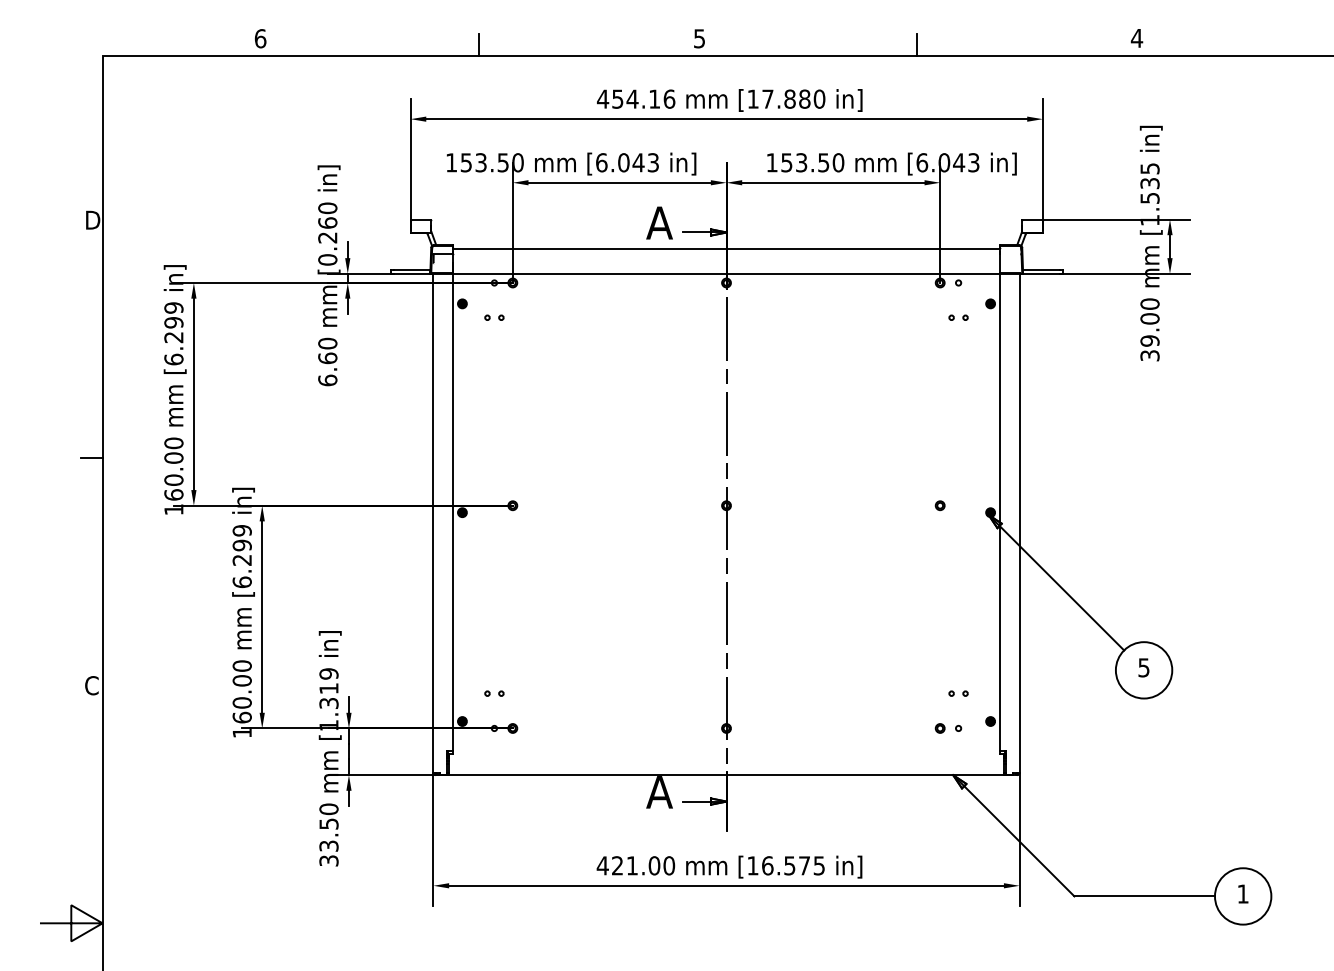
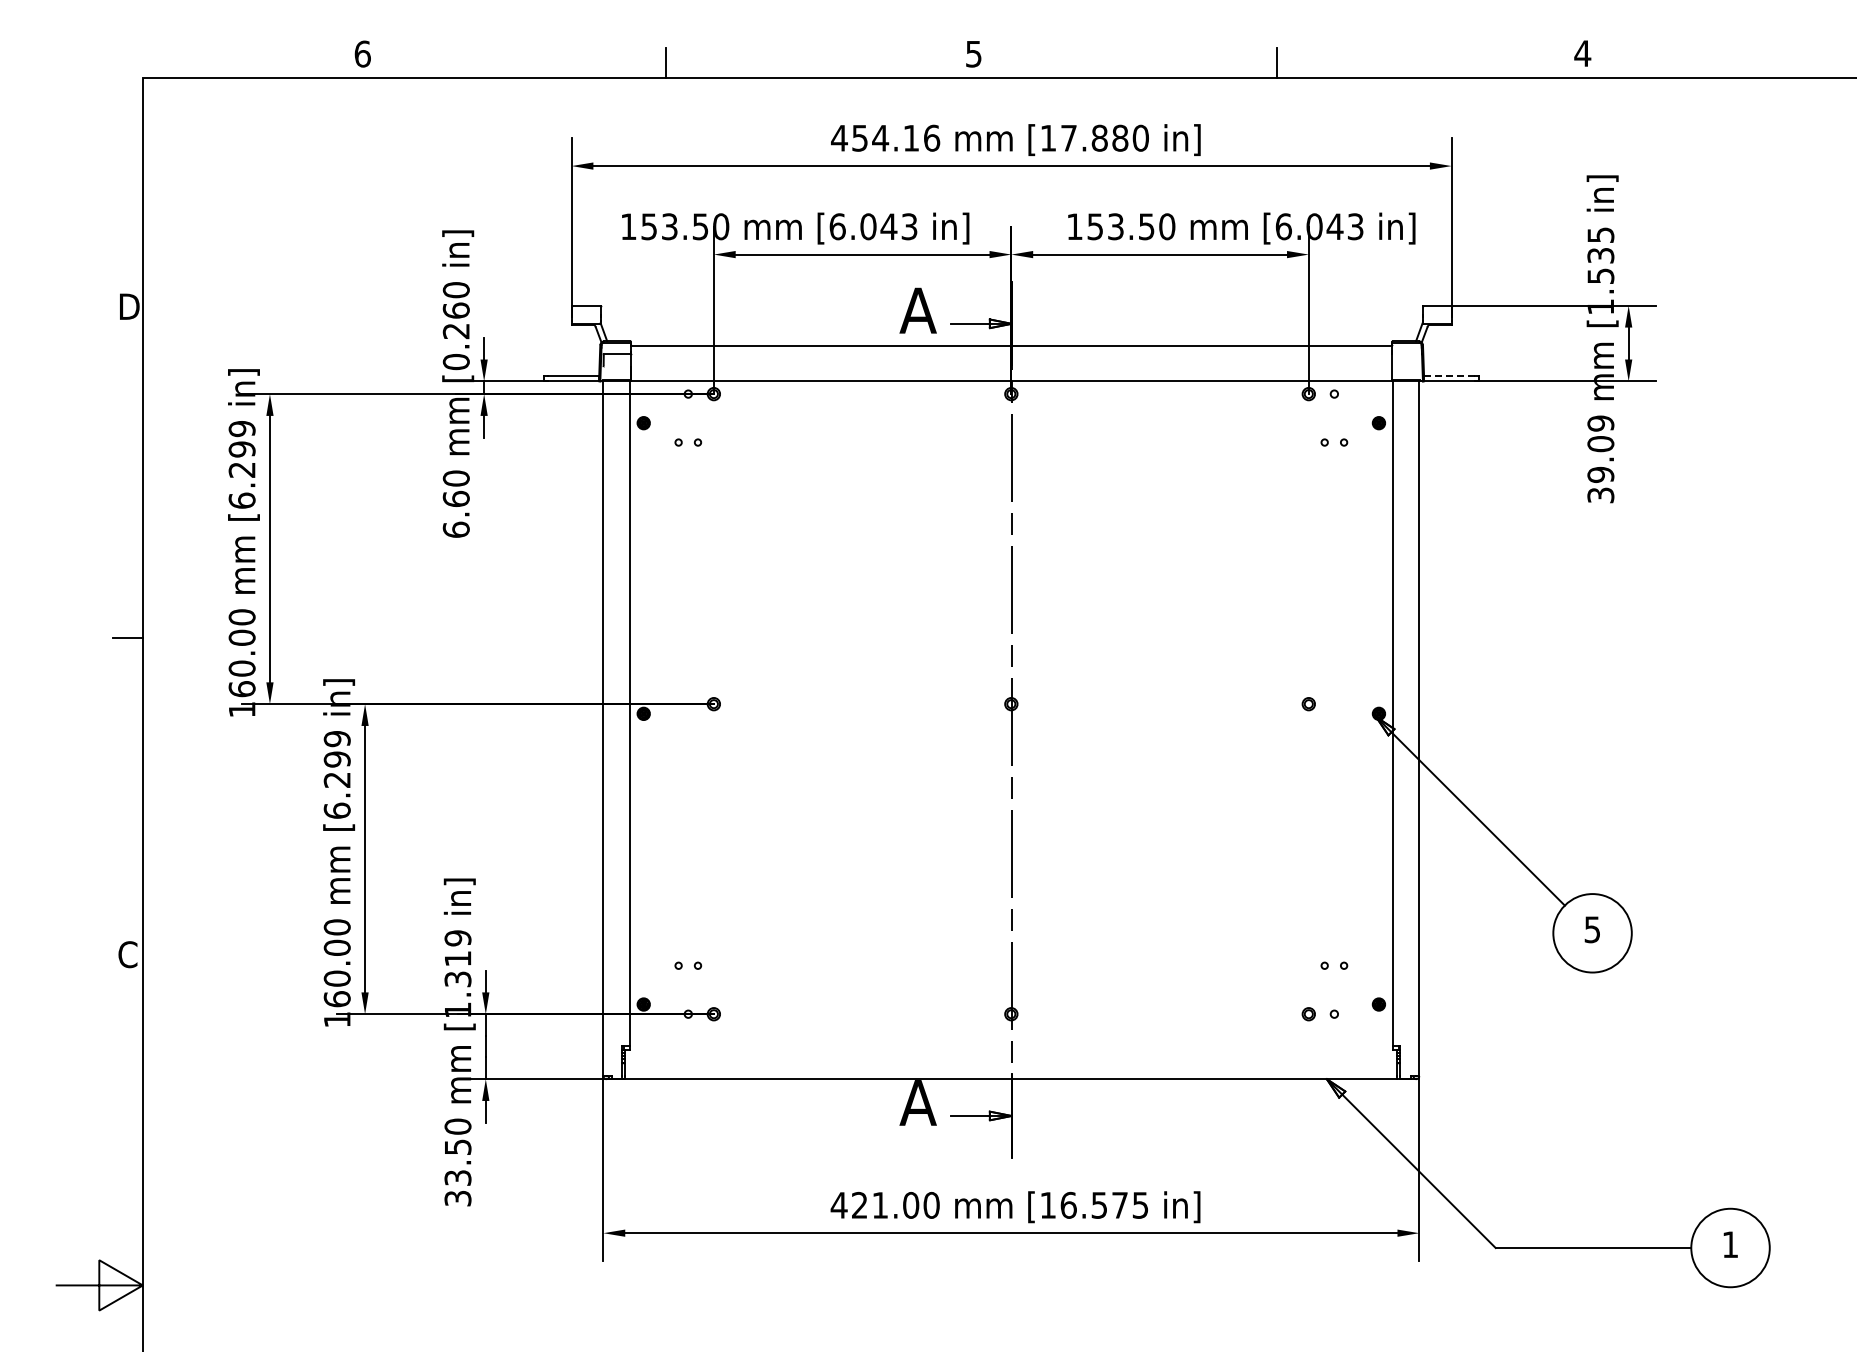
line: (1041, 269) -> (1449, 375), solid -> dashed
text: (1149, 304) -> (1600, 423), 39.00 -> 39.09

